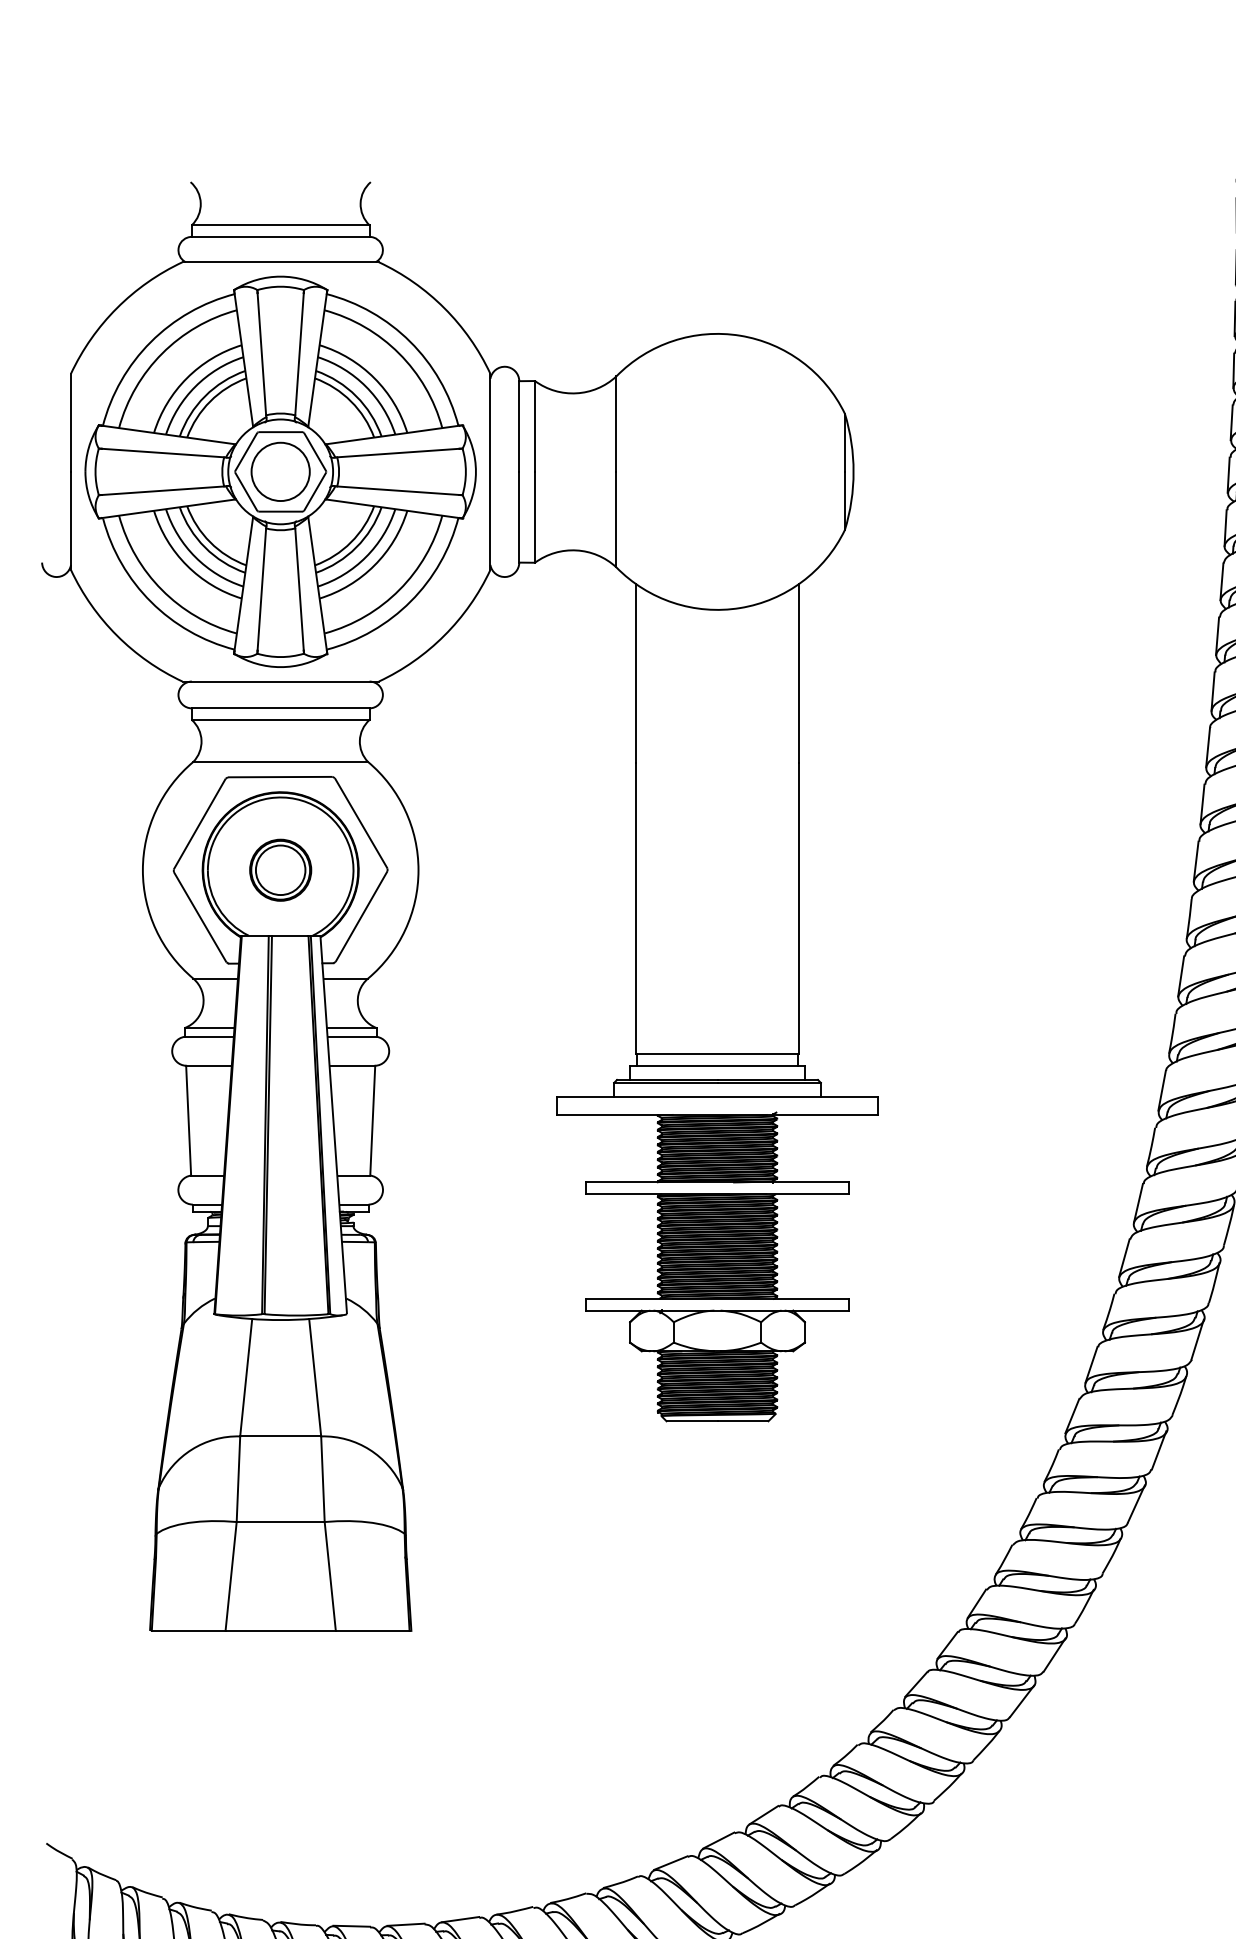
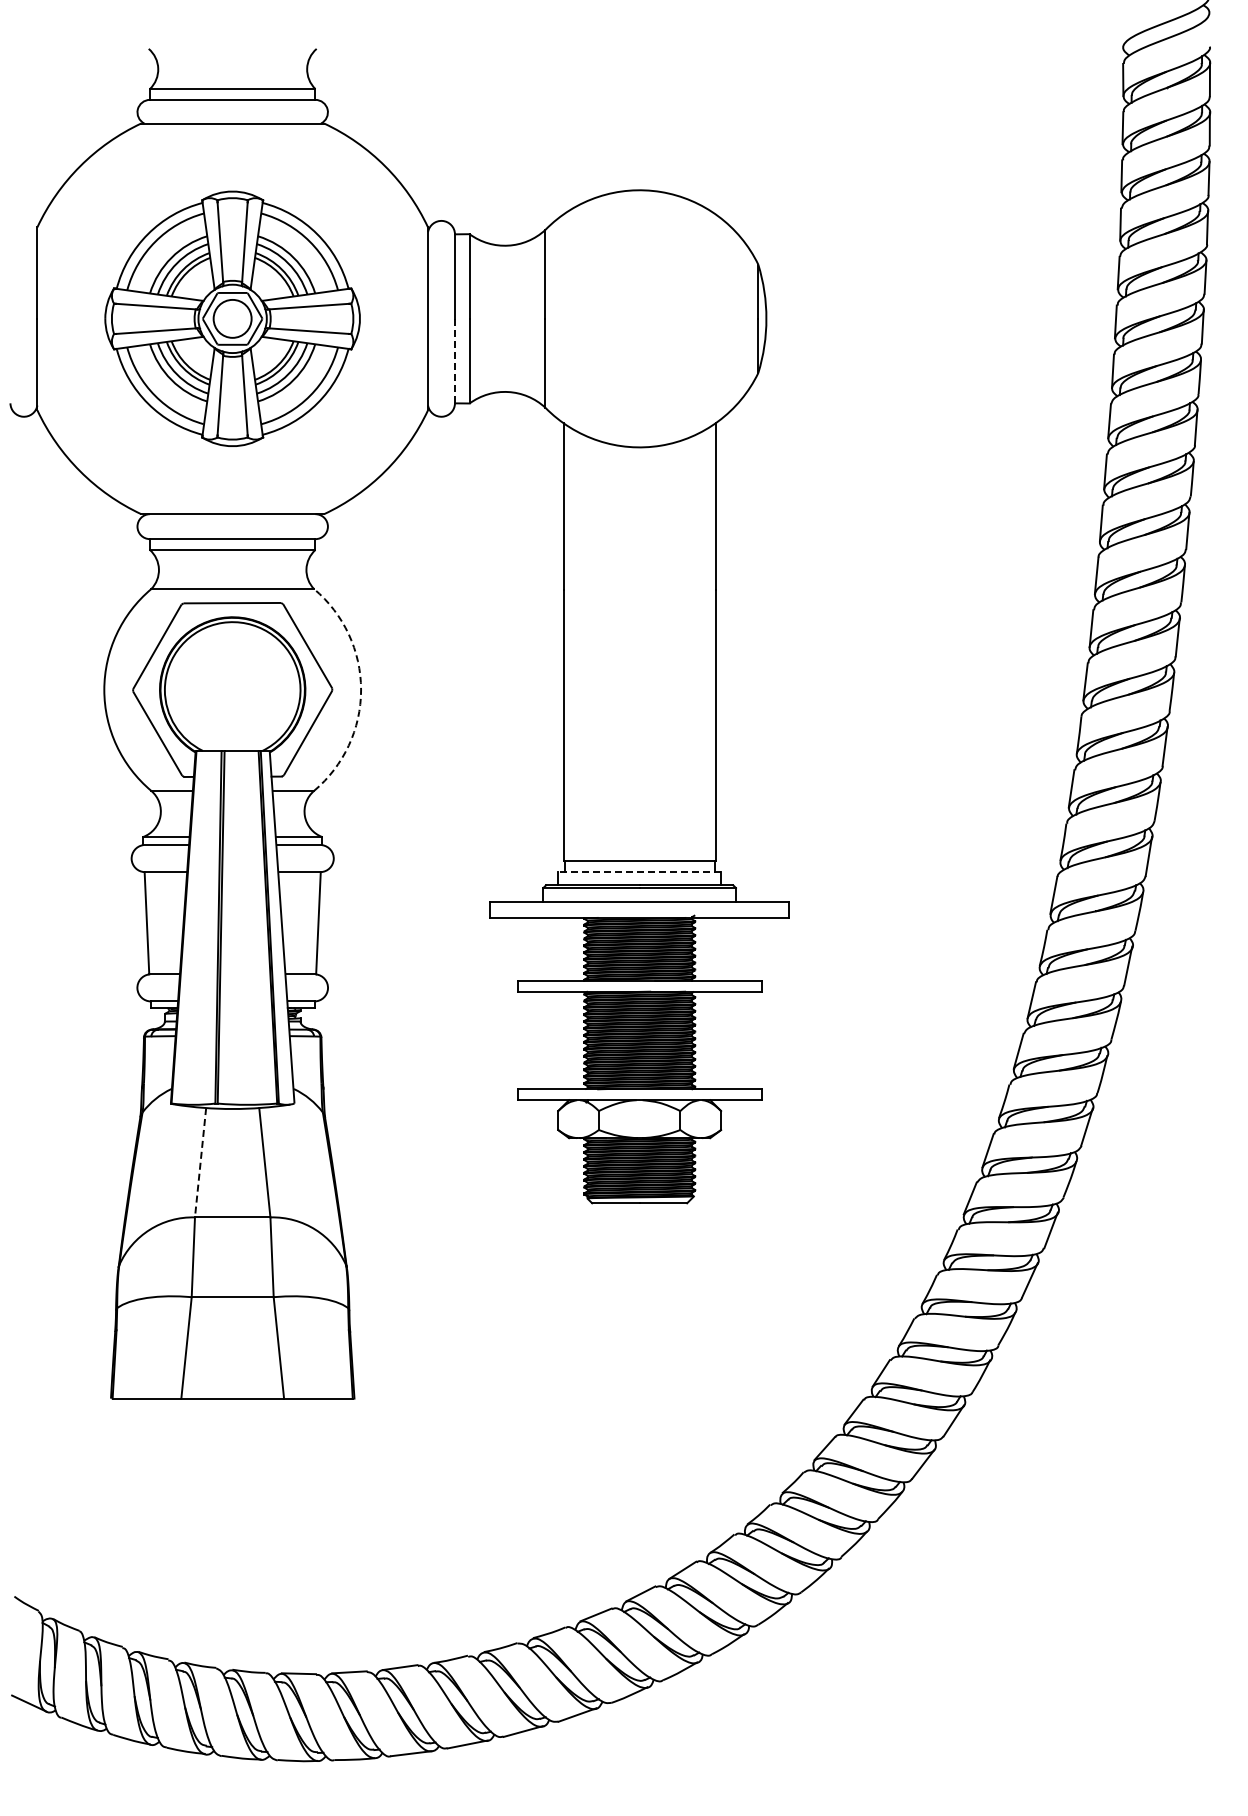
part: (280, 471) -> (232, 318), size x0.7
line: (518, 517) -> (454, 361), solid -> dashed
part: (280, 869) -> (232, 689), removed
arc: (418, 869) -> (361, 689), solid -> dashed
line: (717, 1066) -> (639, 872), solid -> dashed
line: (246, 1377) -> (200, 1162), solid -> dashed

